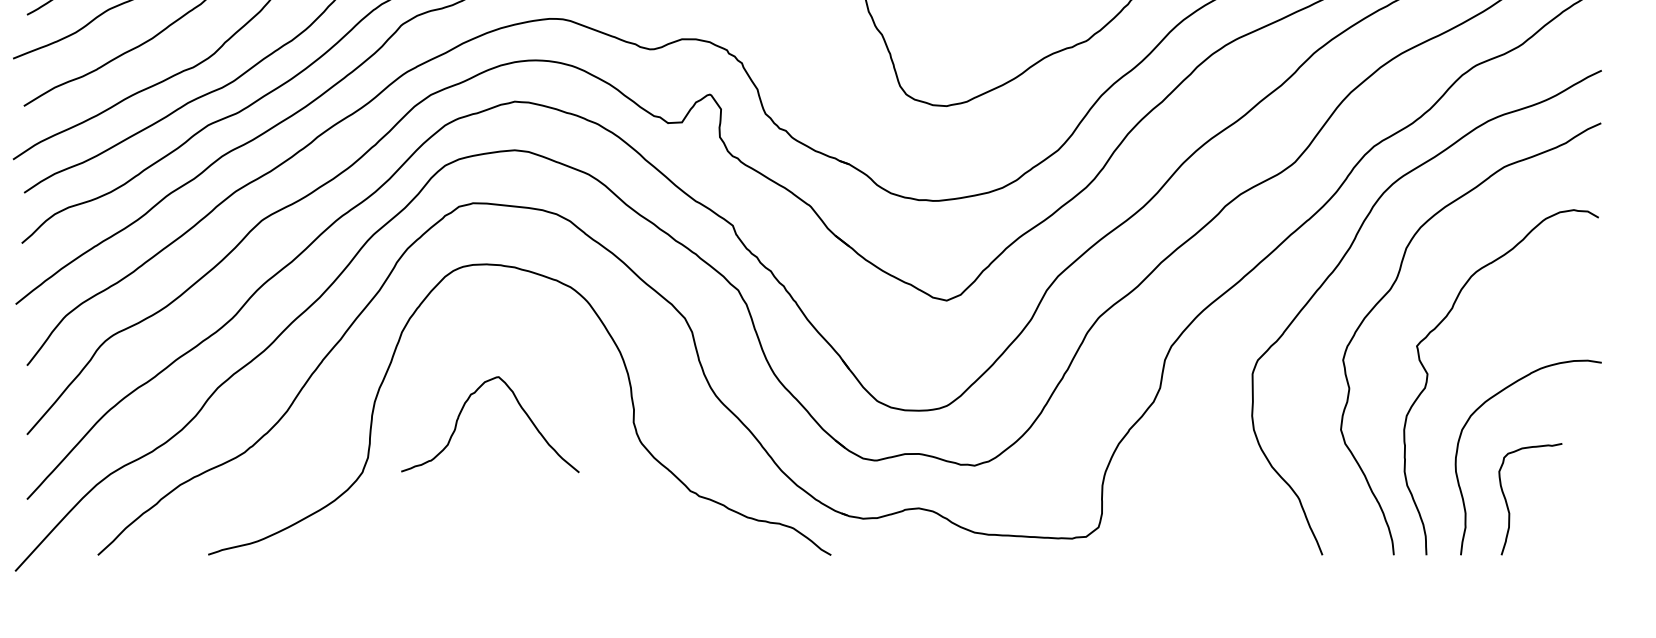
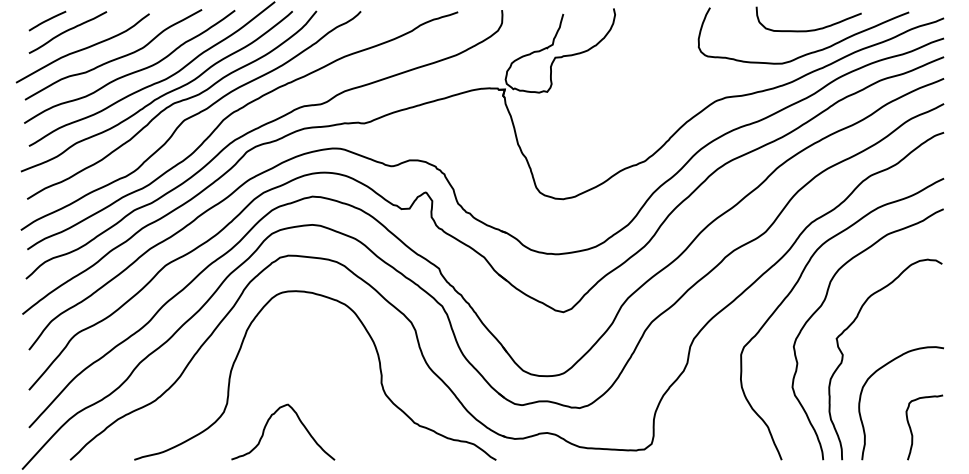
curve: (463, 411) -> (267, 424), moved
curve: (1509, 507) -> (912, 432), moved

